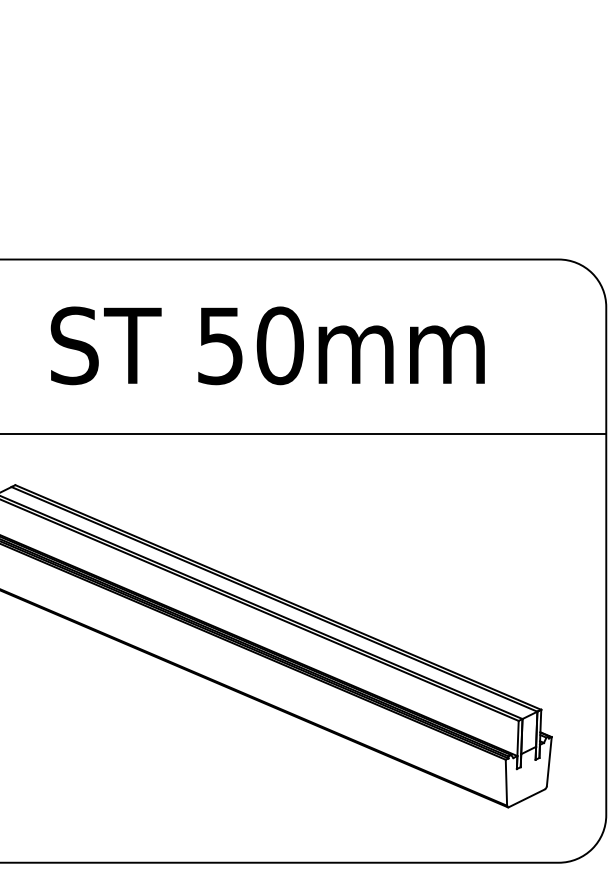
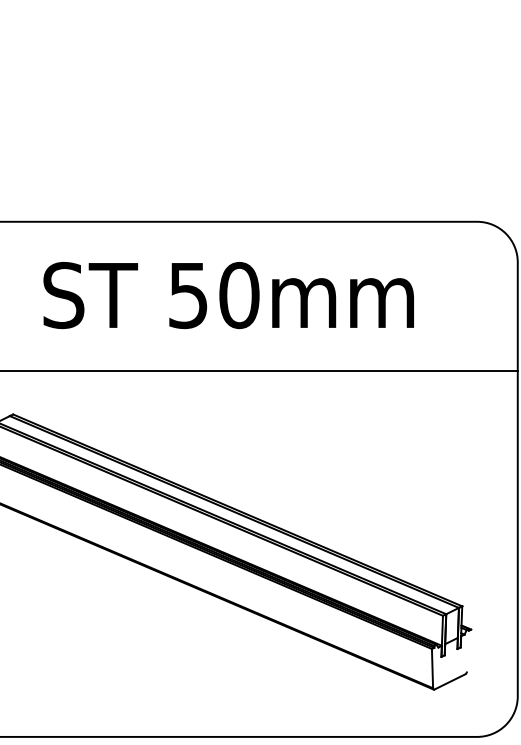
line: (549, 761) -> (469, 650), removed

